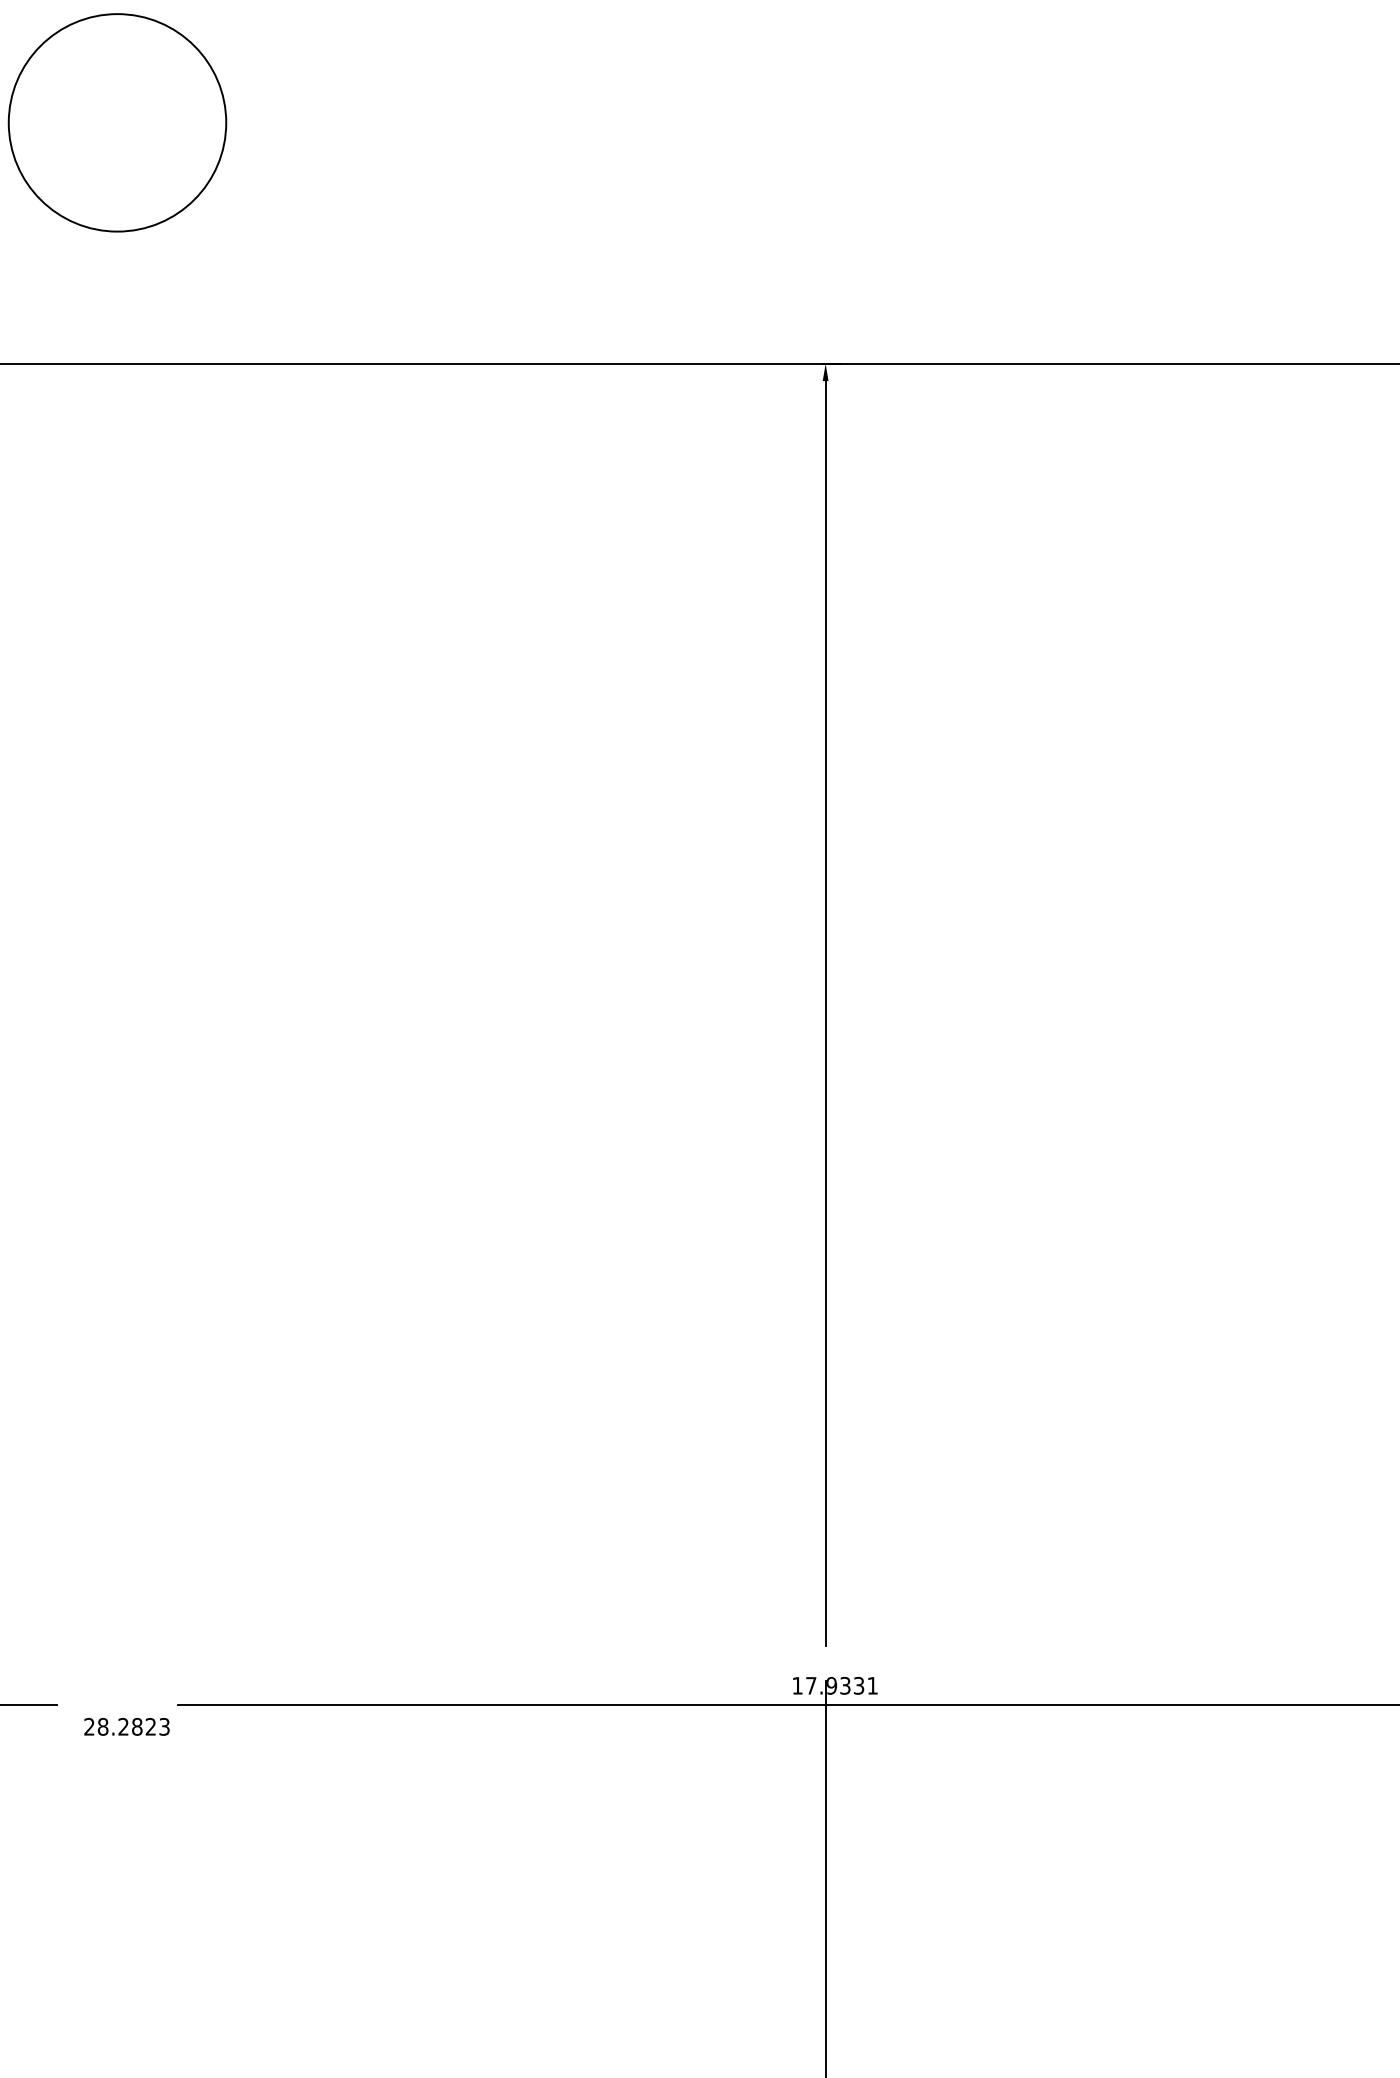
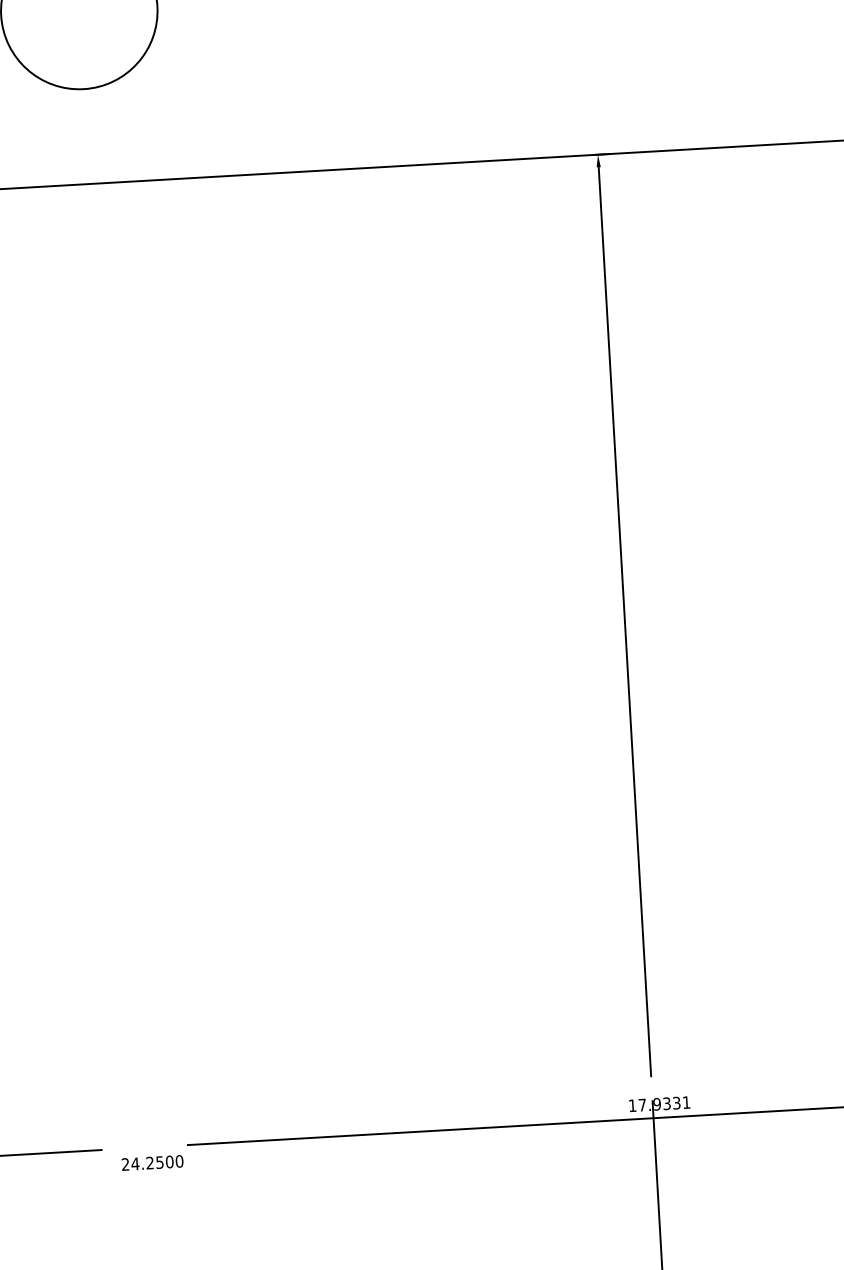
text: (133, 1726) -> (157, 1162), 28.2823 -> 24.2500

